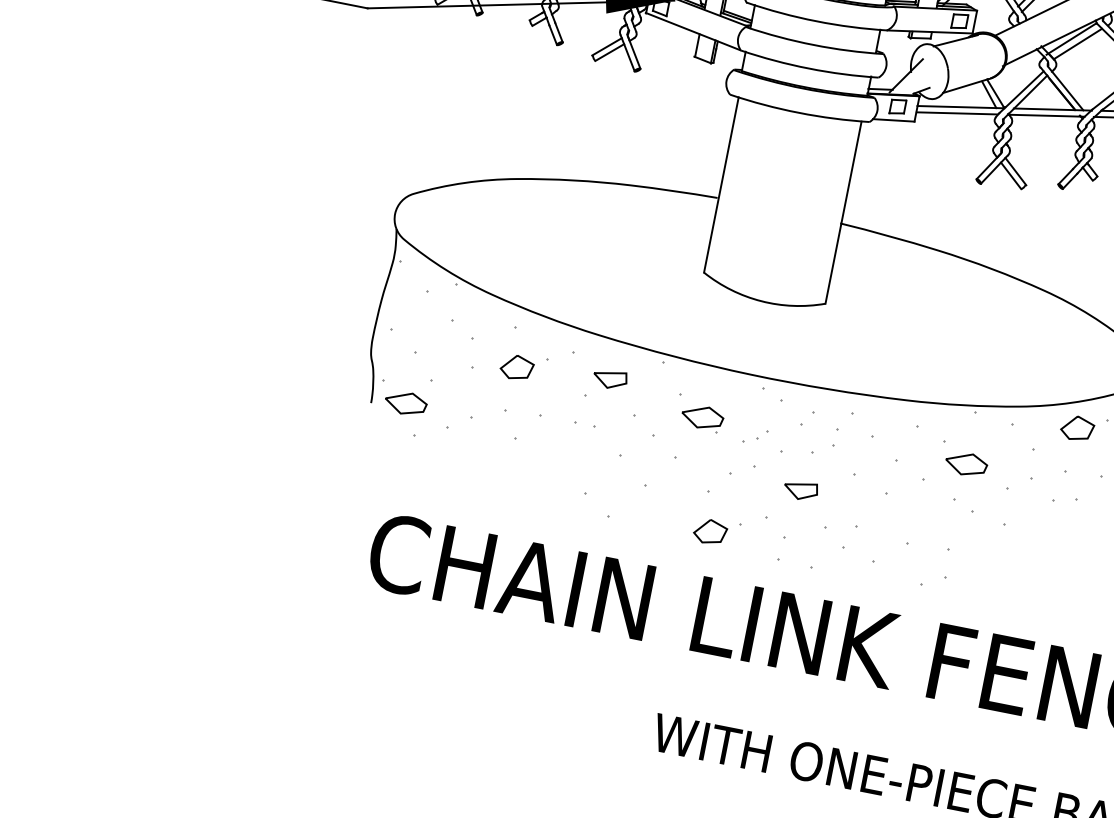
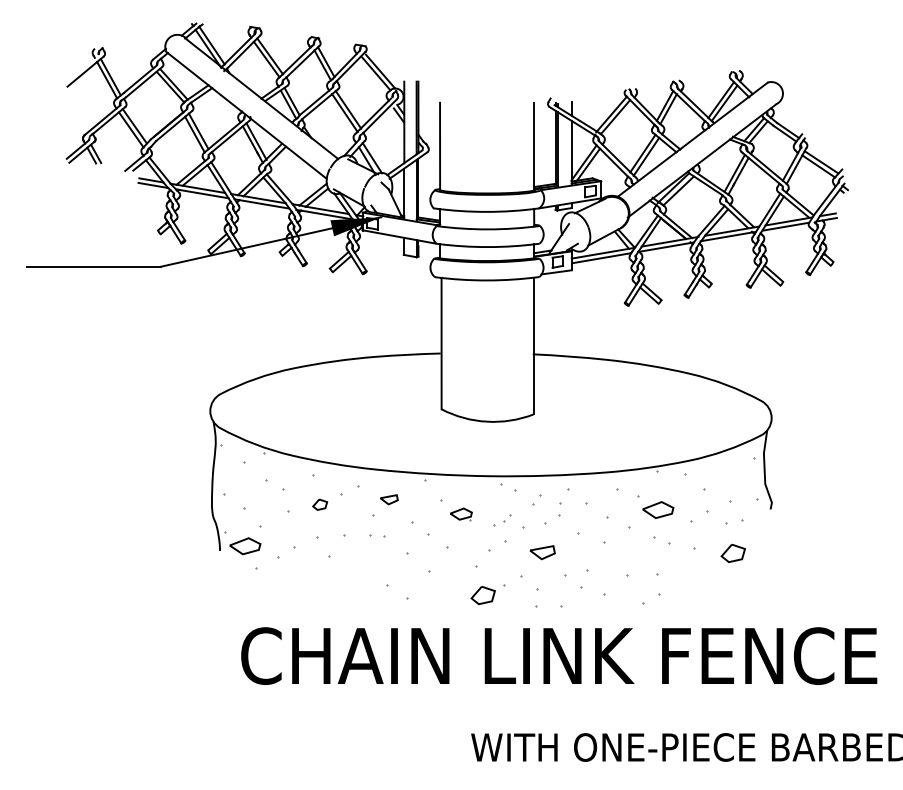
part: (516, 367) -> (319, 504), size x0.6
part: (610, 379) -> (389, 499), size x0.7
part: (702, 418) -> (461, 514), size x0.7
part: (1076, 427) -> (732, 552), moved

